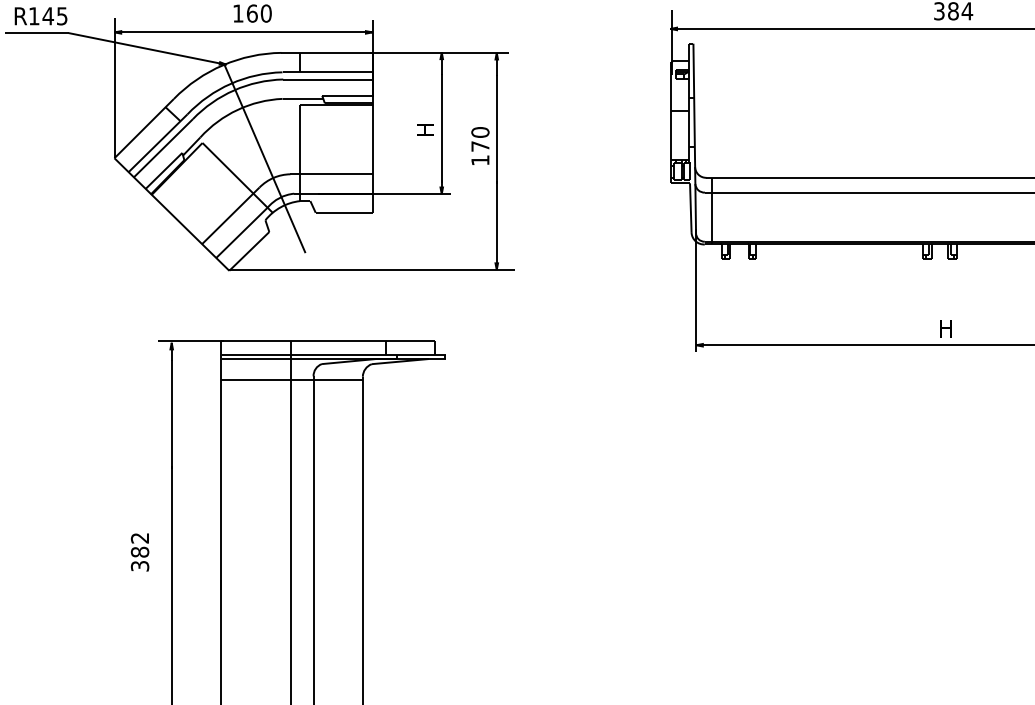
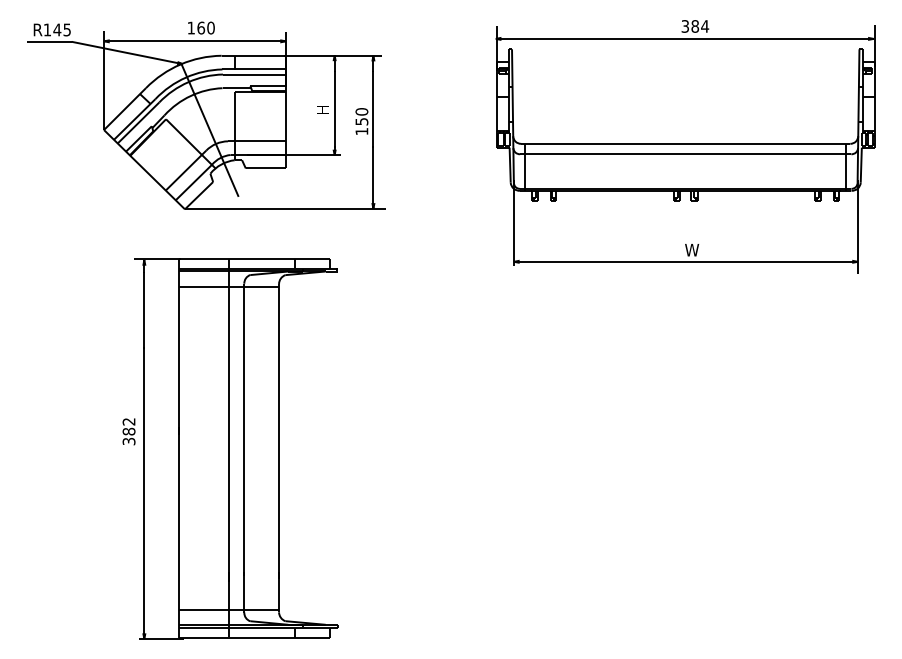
text: (479, 146) -> (361, 121), 170 -> 150
text: (949, 329) -> (692, 250), H -> W
text: (139, 551) -> (128, 431), moved

